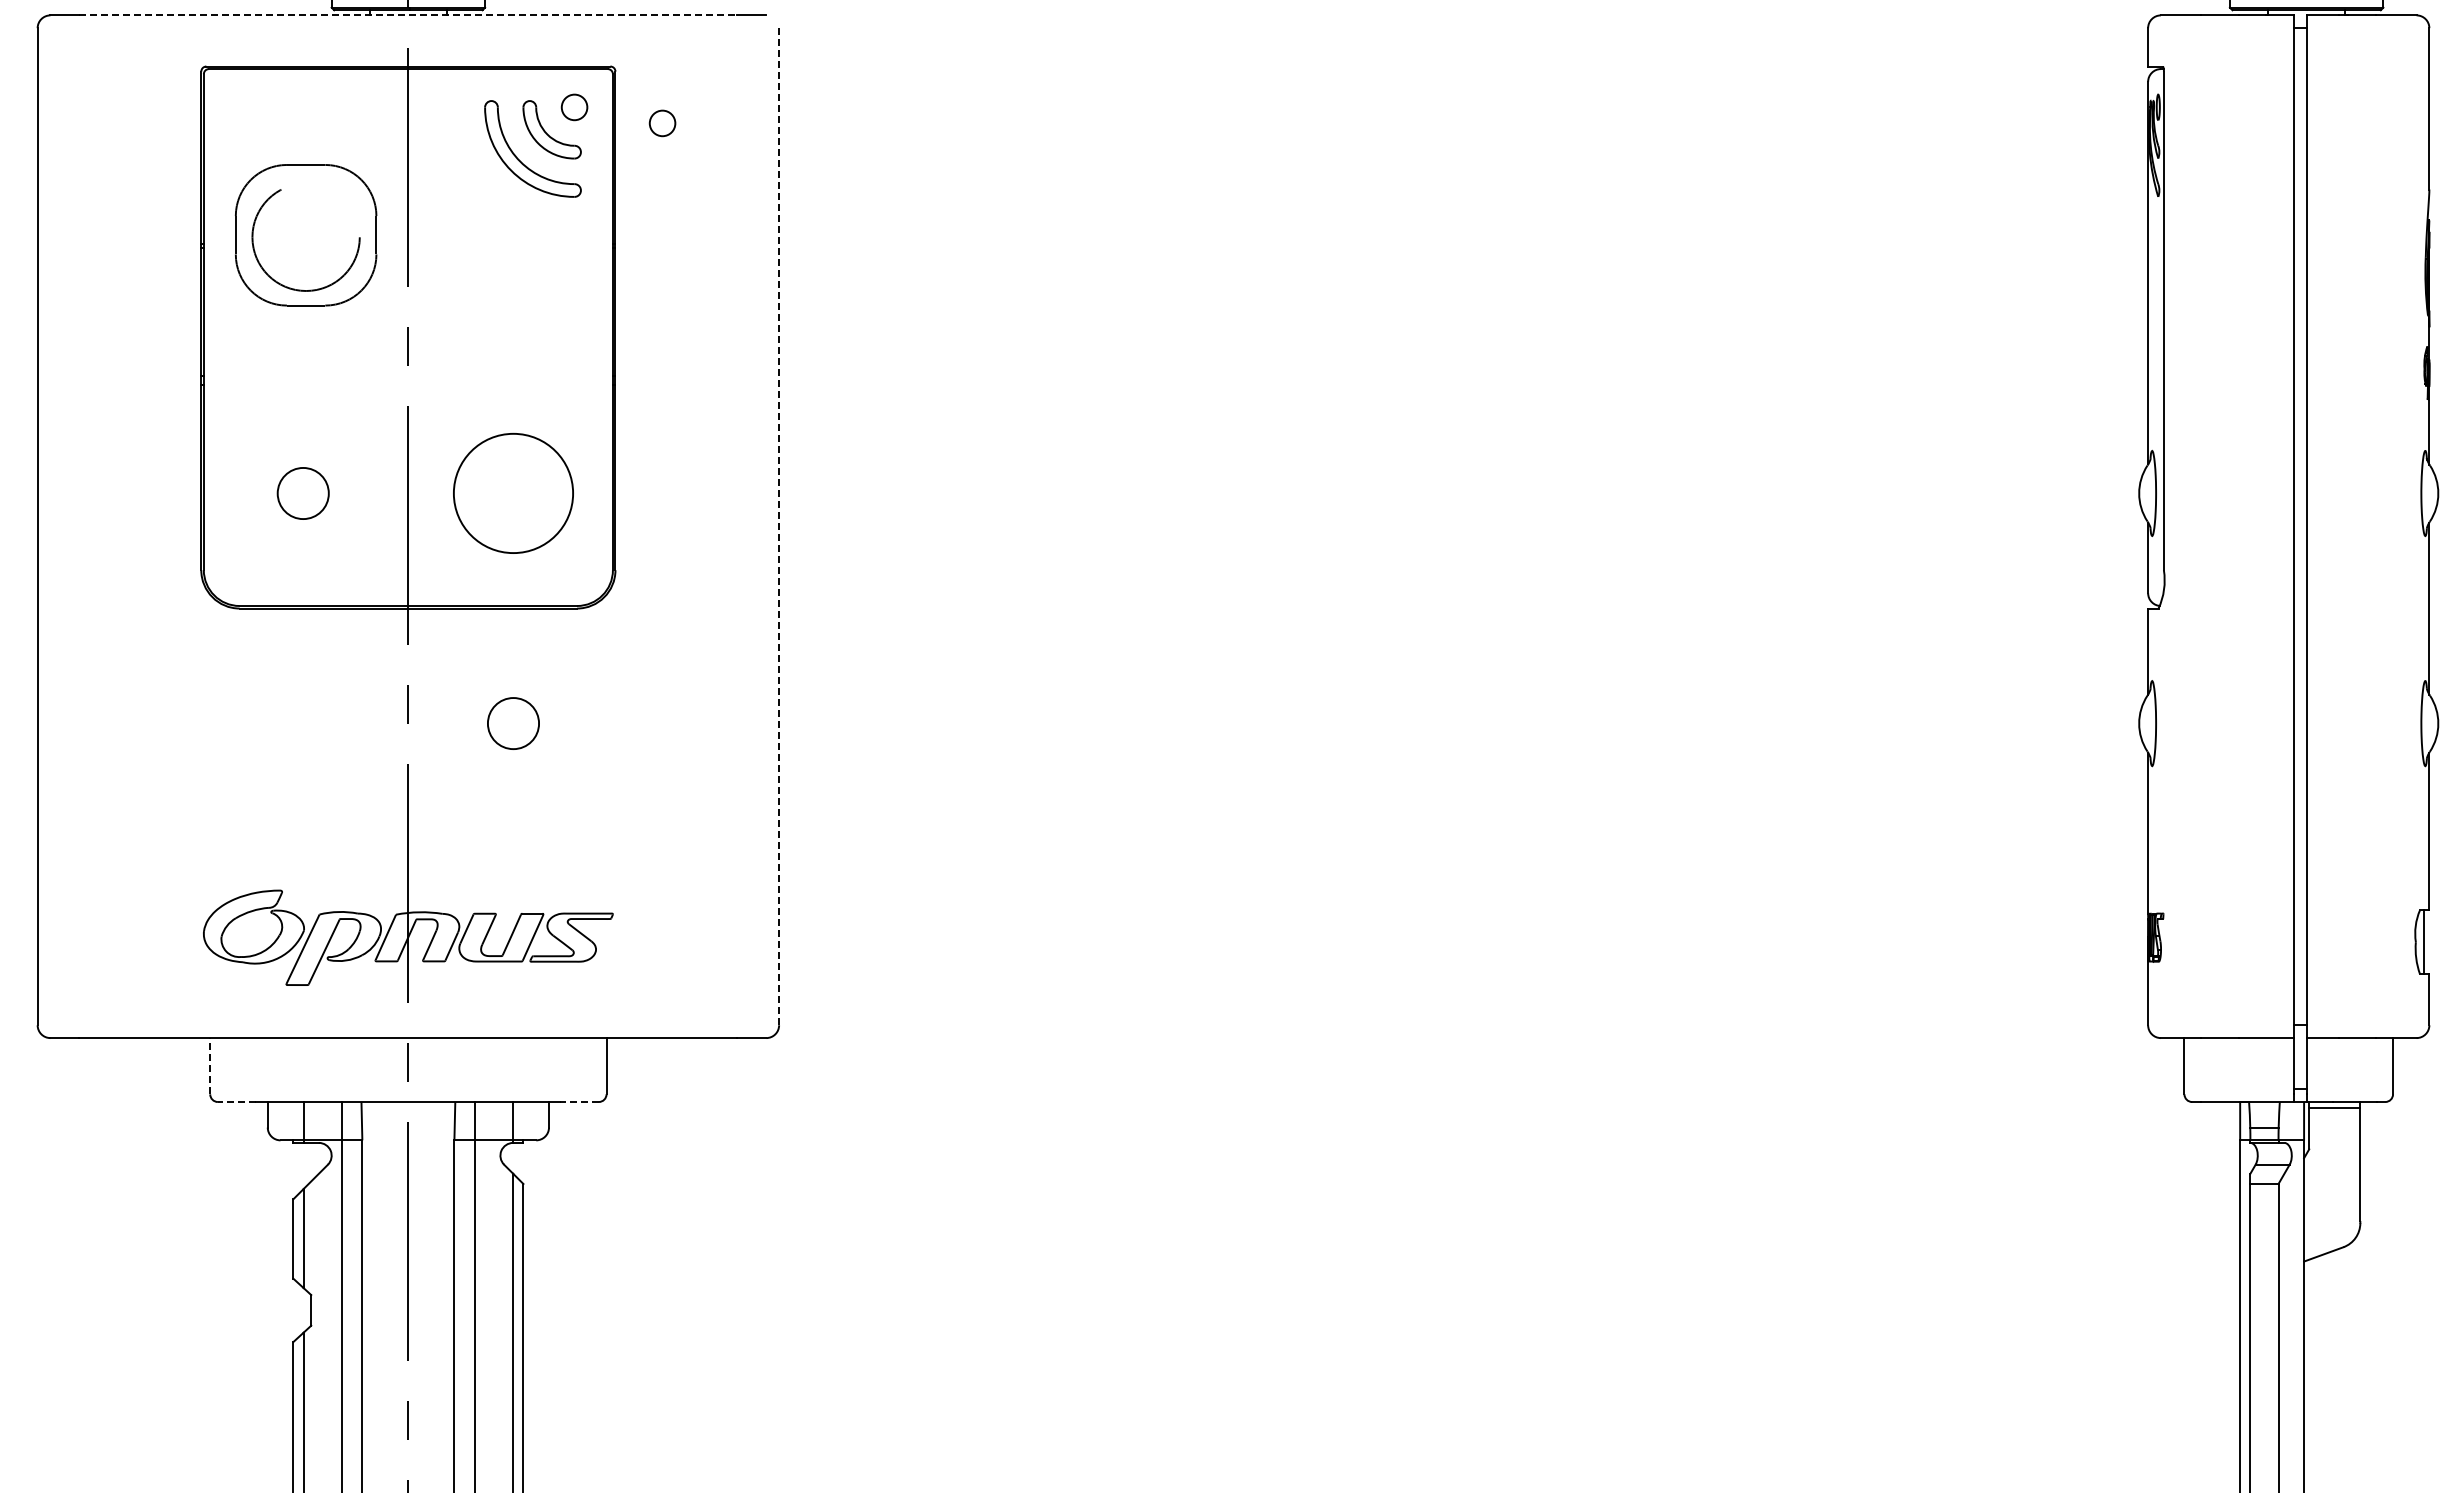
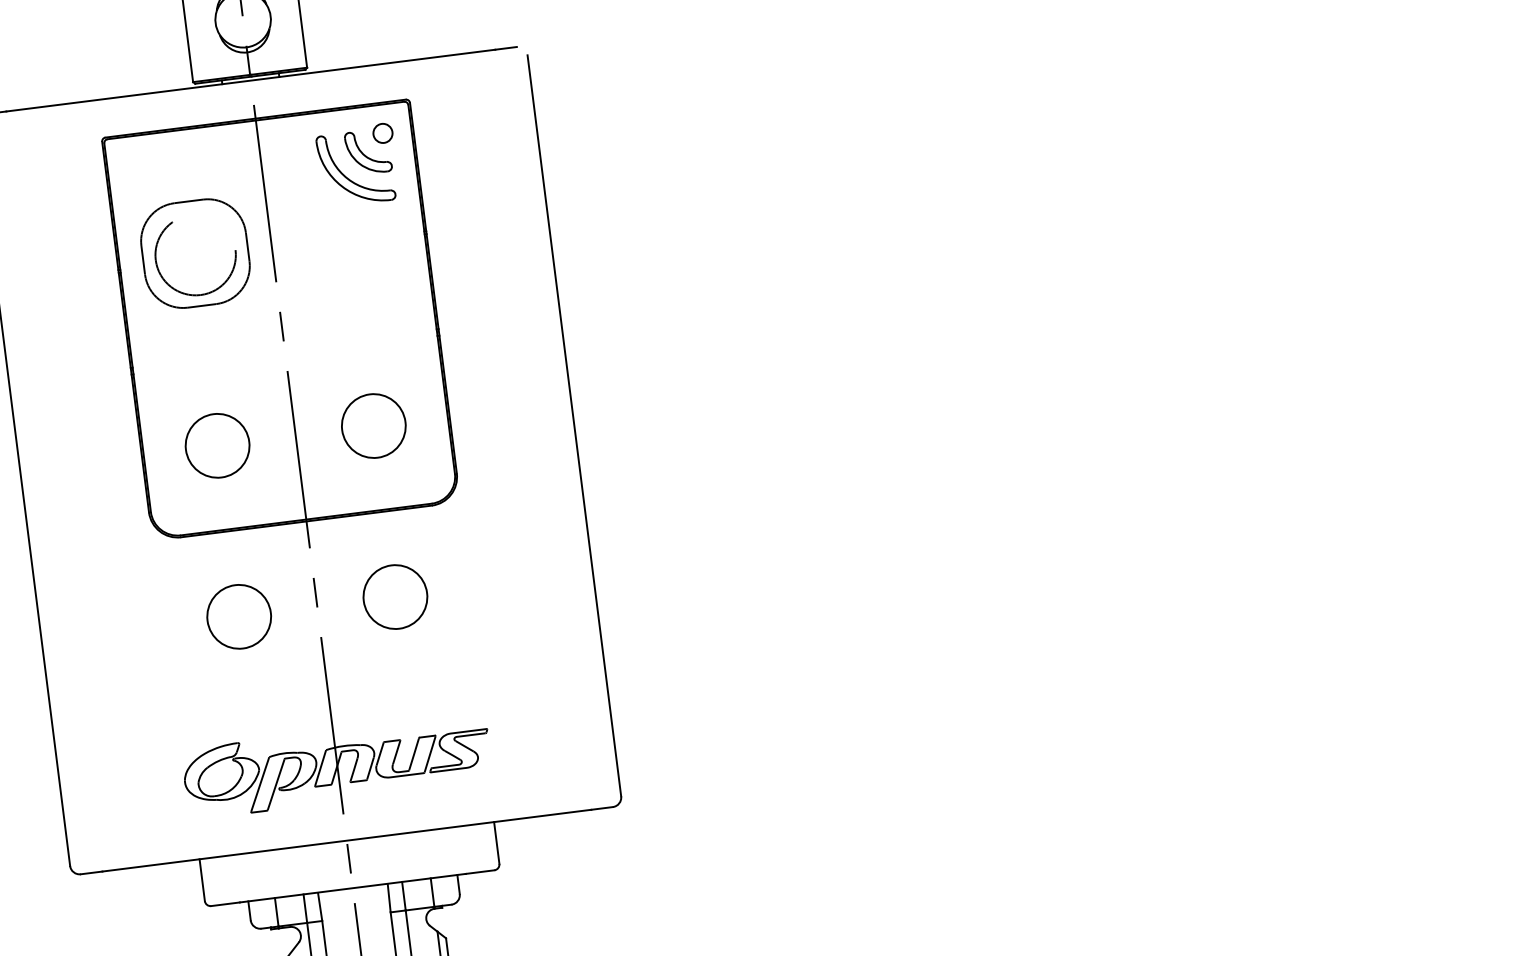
line: (408, 15) -> (250, 80), dashed -> solid
circle: (662, 123) -> (449, 137), removed
circle: (302, 493) -> (217, 445), size x1.67
circle: (513, 493) -> (373, 426), size x0.71
line: (779, 526) -> (574, 425), dashed -> solid
circle: (302, 723) -> (238, 616), added
circle: (513, 723) -> (395, 597), size x1.67
line: (210, 1065) -> (202, 879), dashed -> solid
line: (236, 1102) -> (225, 904), dashed -> solid
line: (579, 1102) -> (480, 872), dashed -> solid

